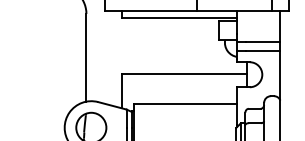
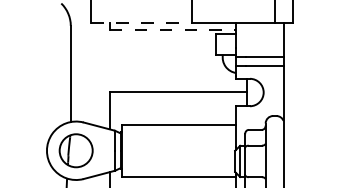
line: (151, 10) -> (142, 22), solid -> dashed
line: (180, 17) -> (173, 29), solid -> dashed

